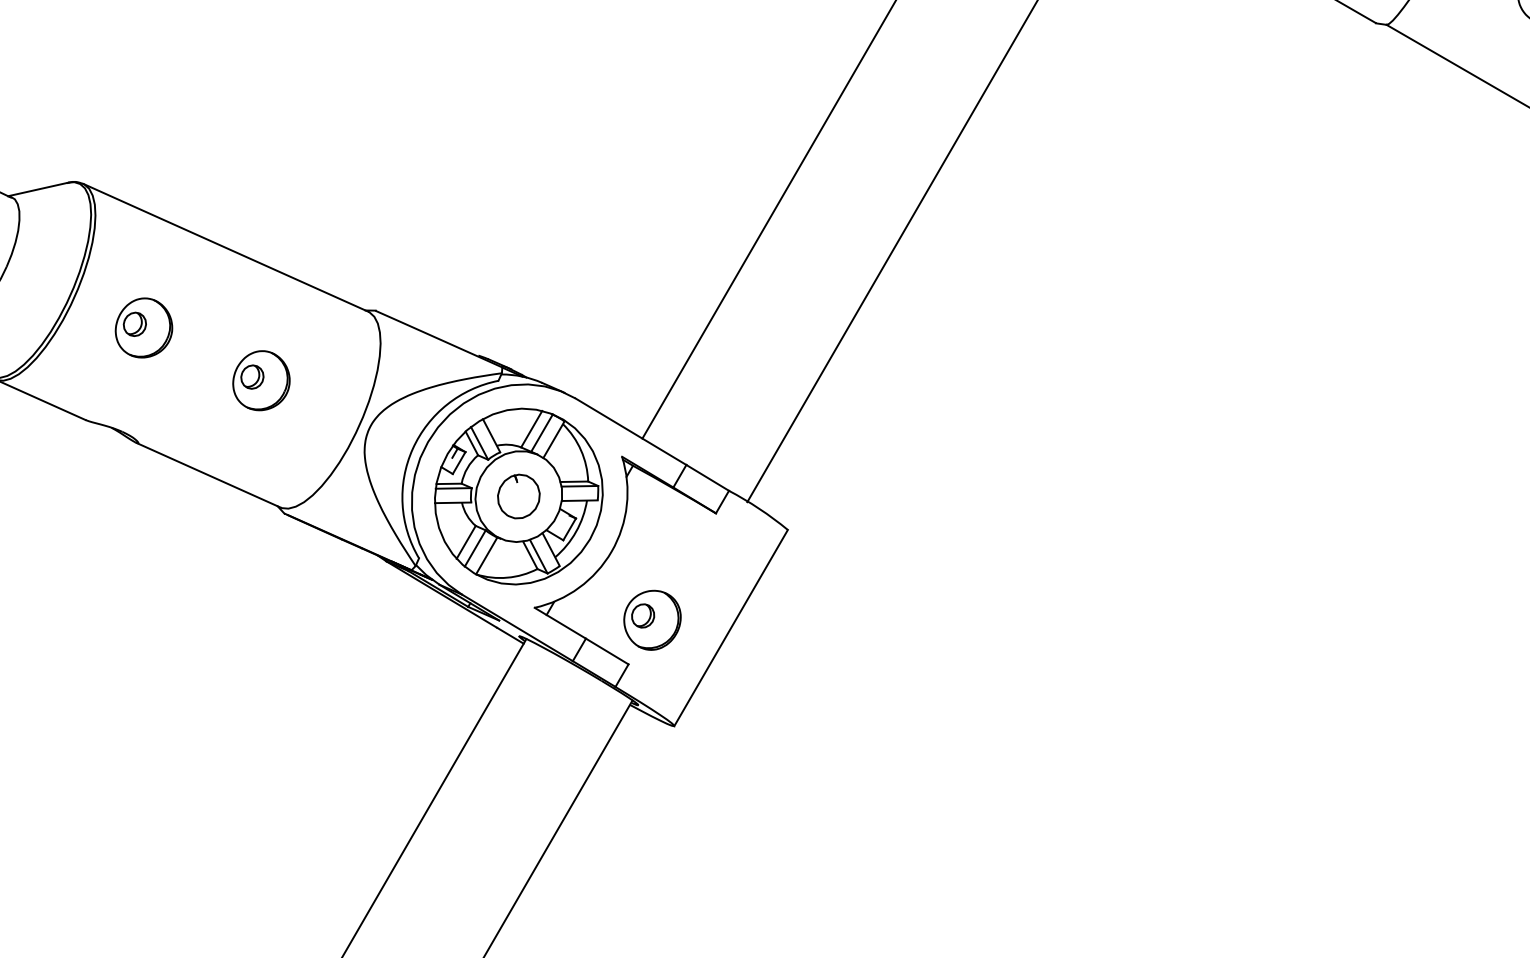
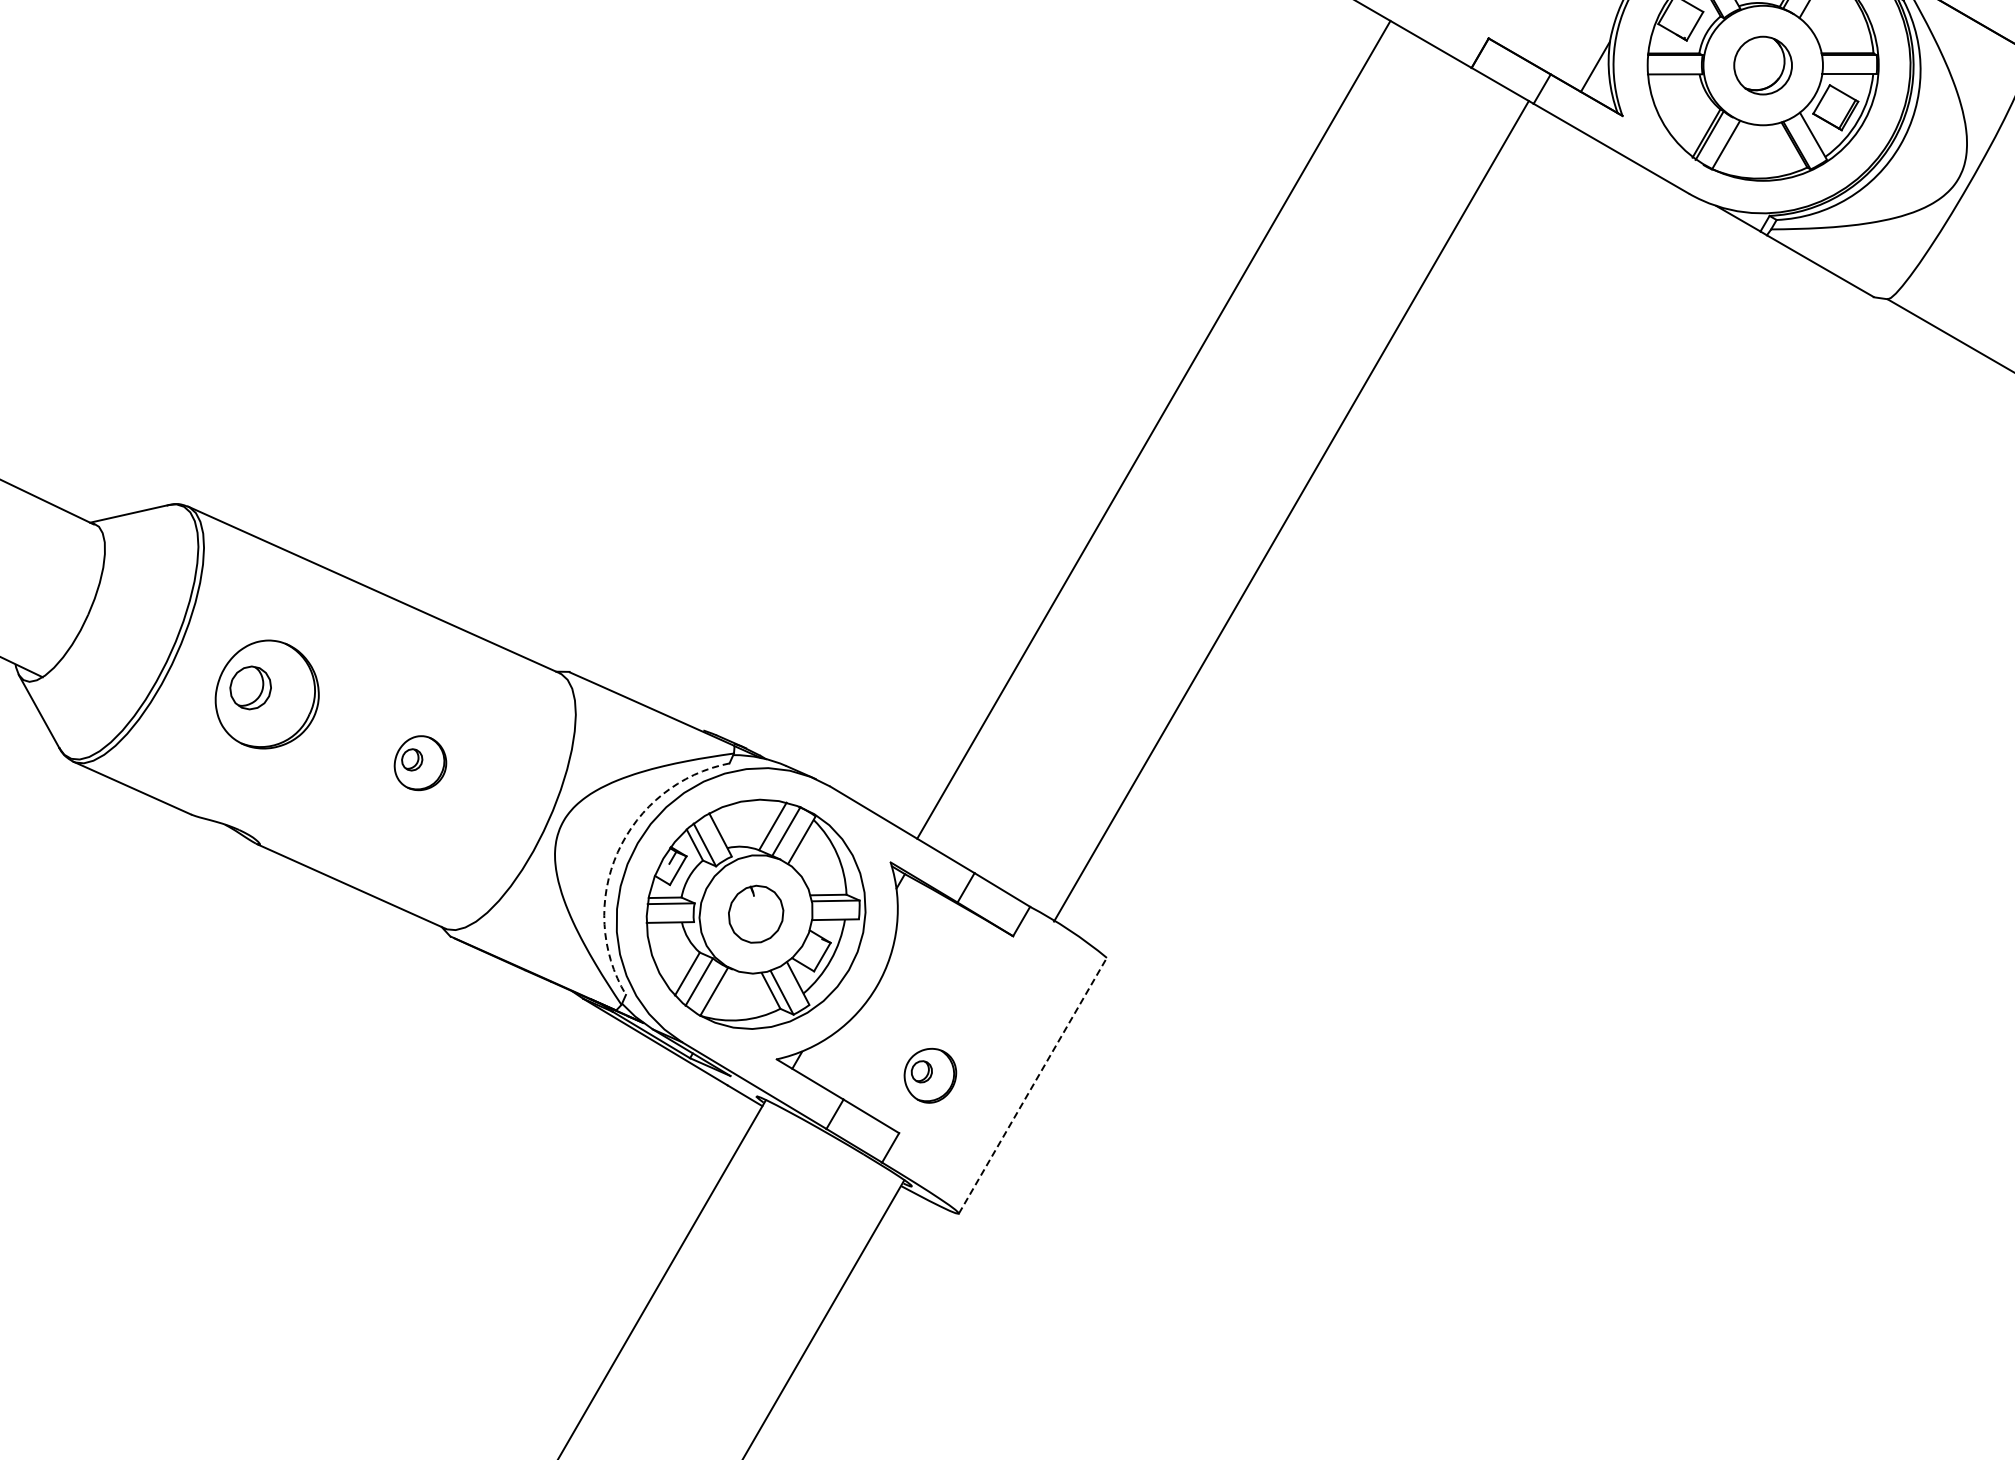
part: (144, 327) -> (267, 694), size x1.4
part: (261, 380) -> (420, 762), size x0.7
arc: (412, 449) -> (617, 852), solid -> dashed
part: (652, 620) -> (930, 1075), size x0.7
line: (730, 627) -> (1032, 1085), solid -> dashed

